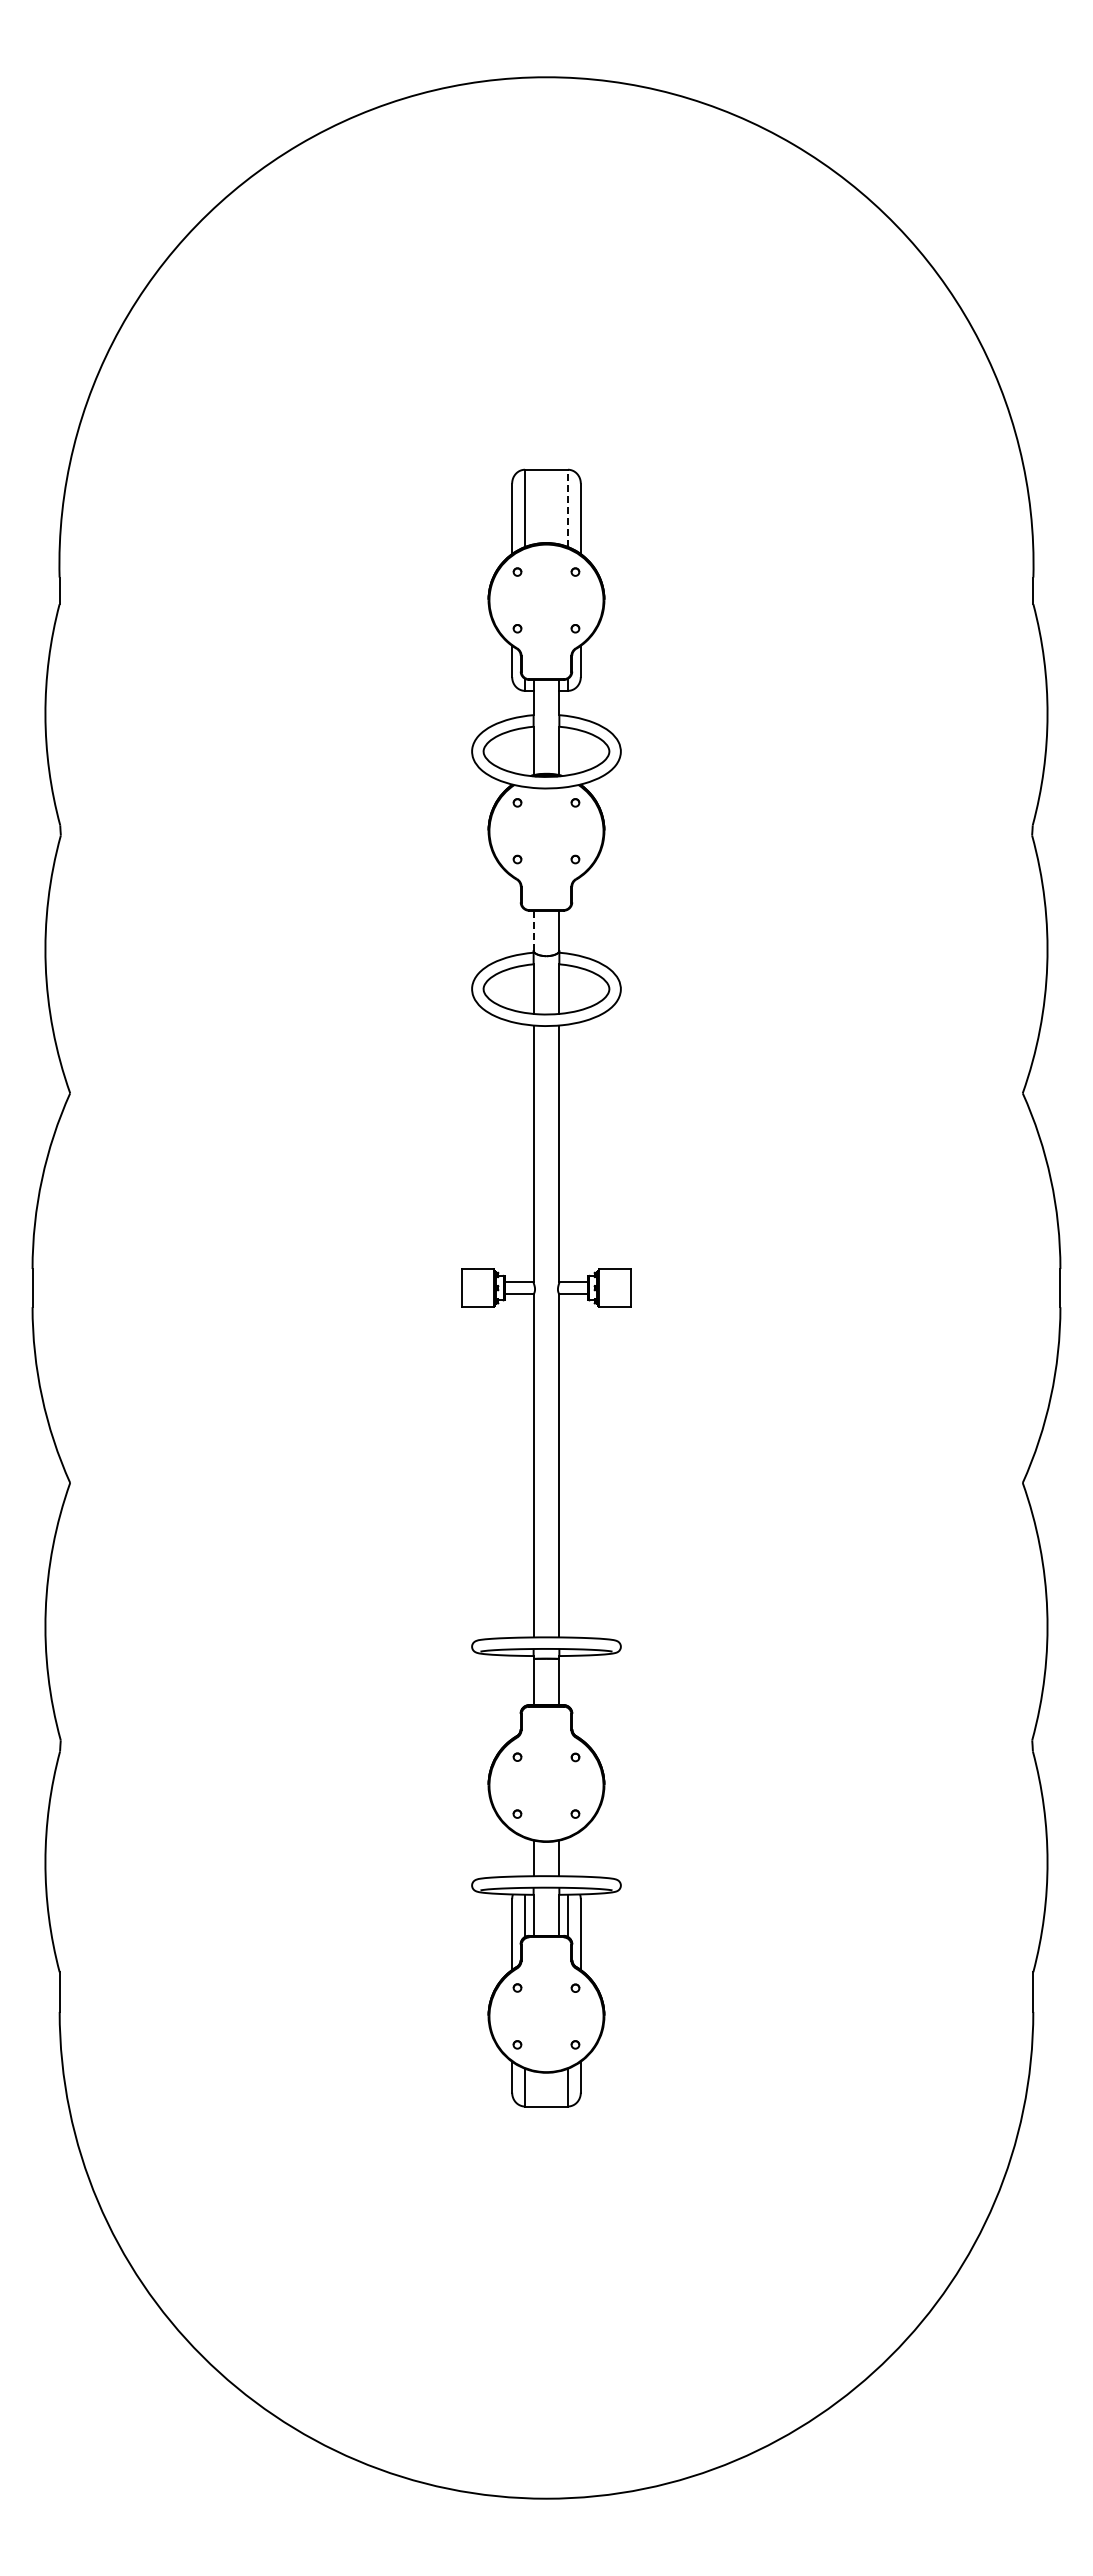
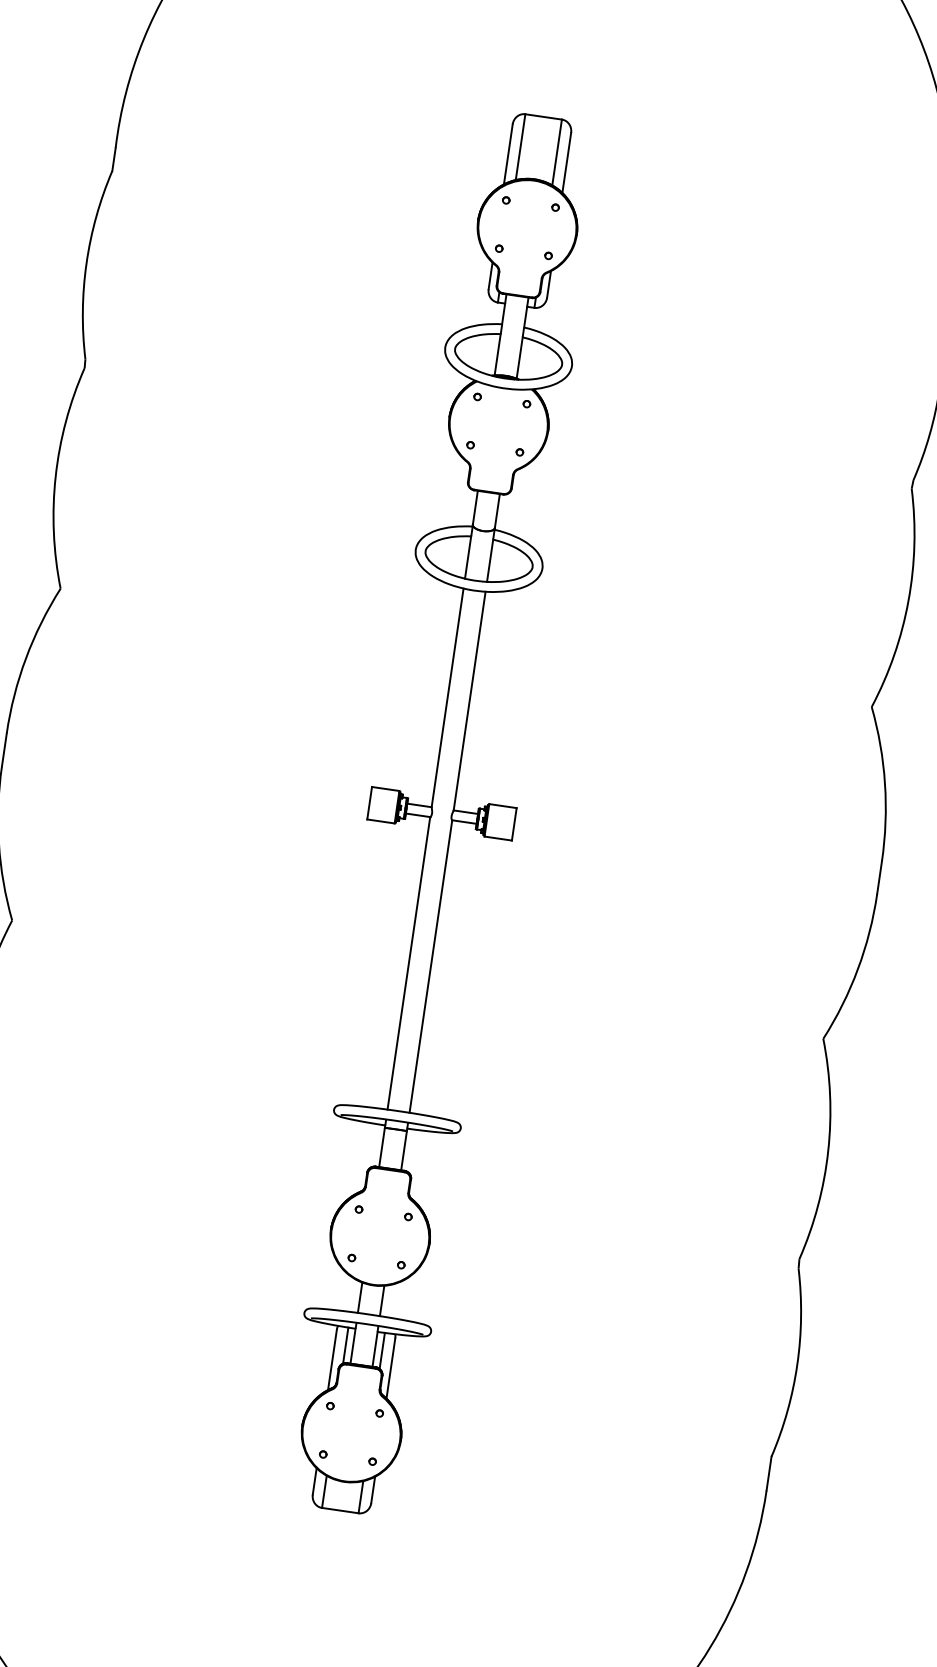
line: (567, 508) -> (556, 152), dashed -> solid
line: (533, 930) -> (475, 507), dashed -> solid

